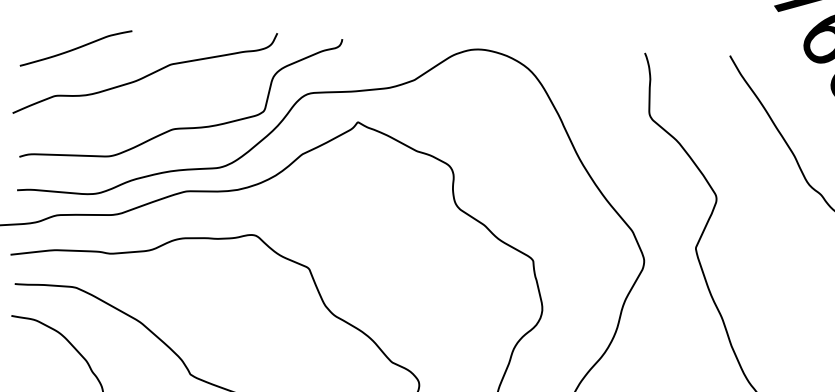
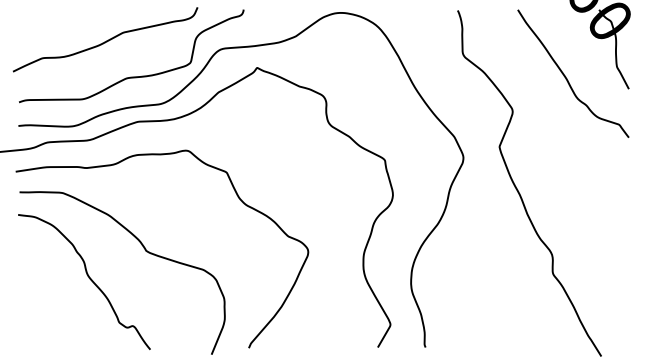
curve: (75, 47) -> (55, 23), removed

